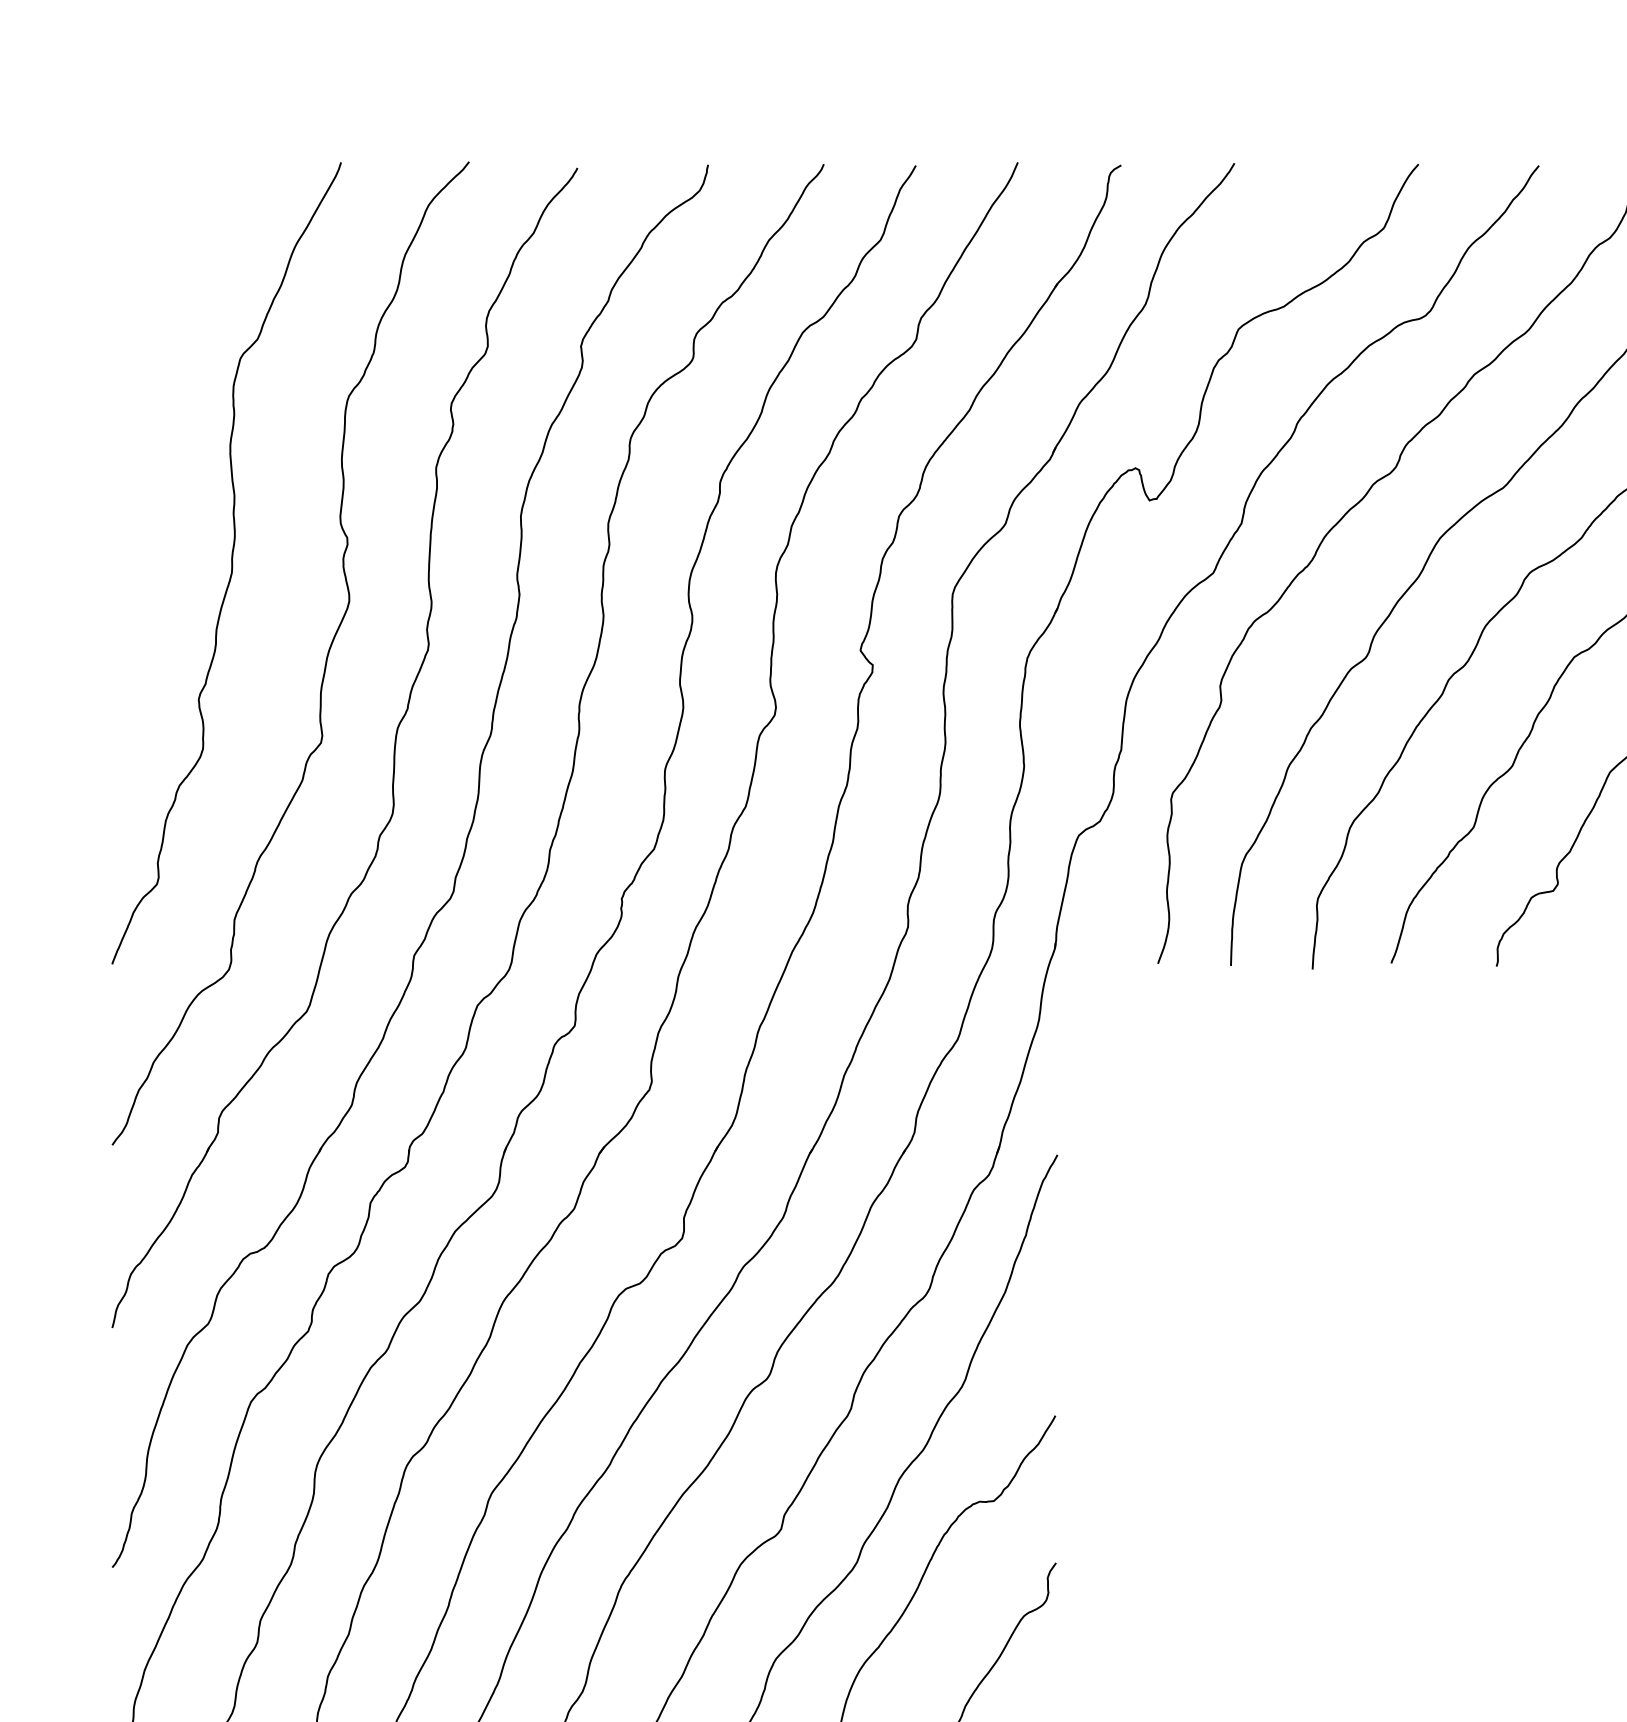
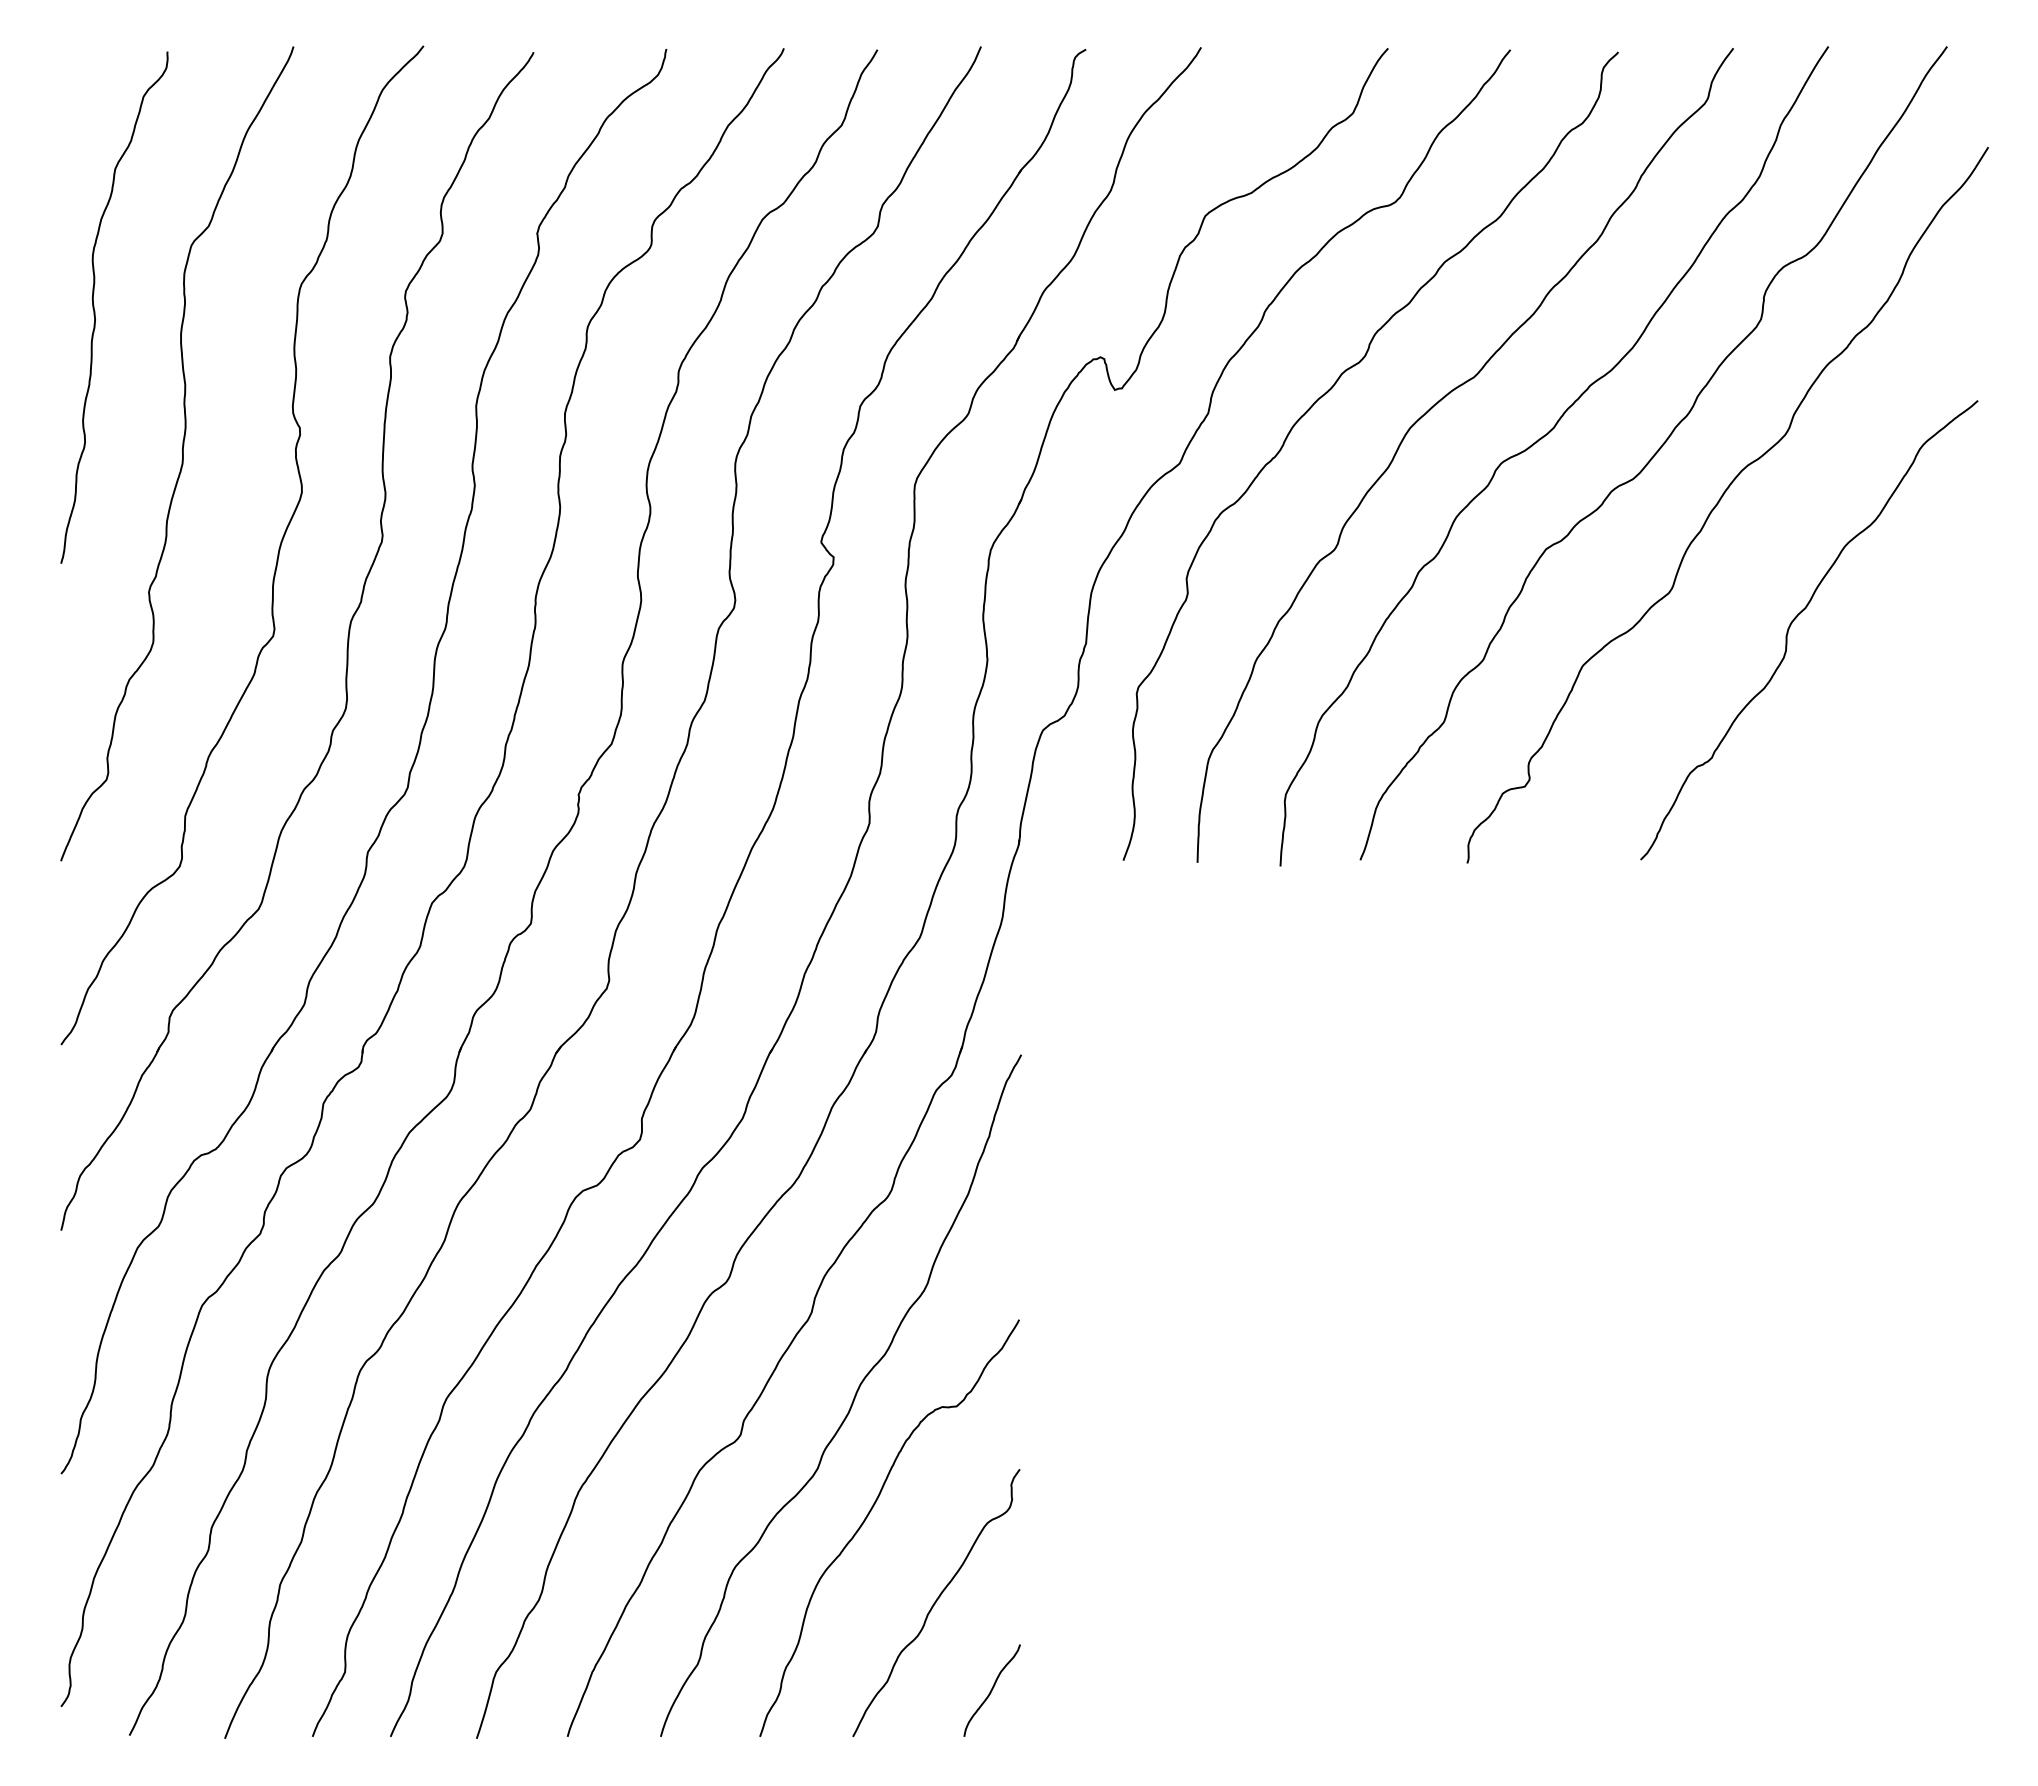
curve: (146, 423) -> (95, 311), added

